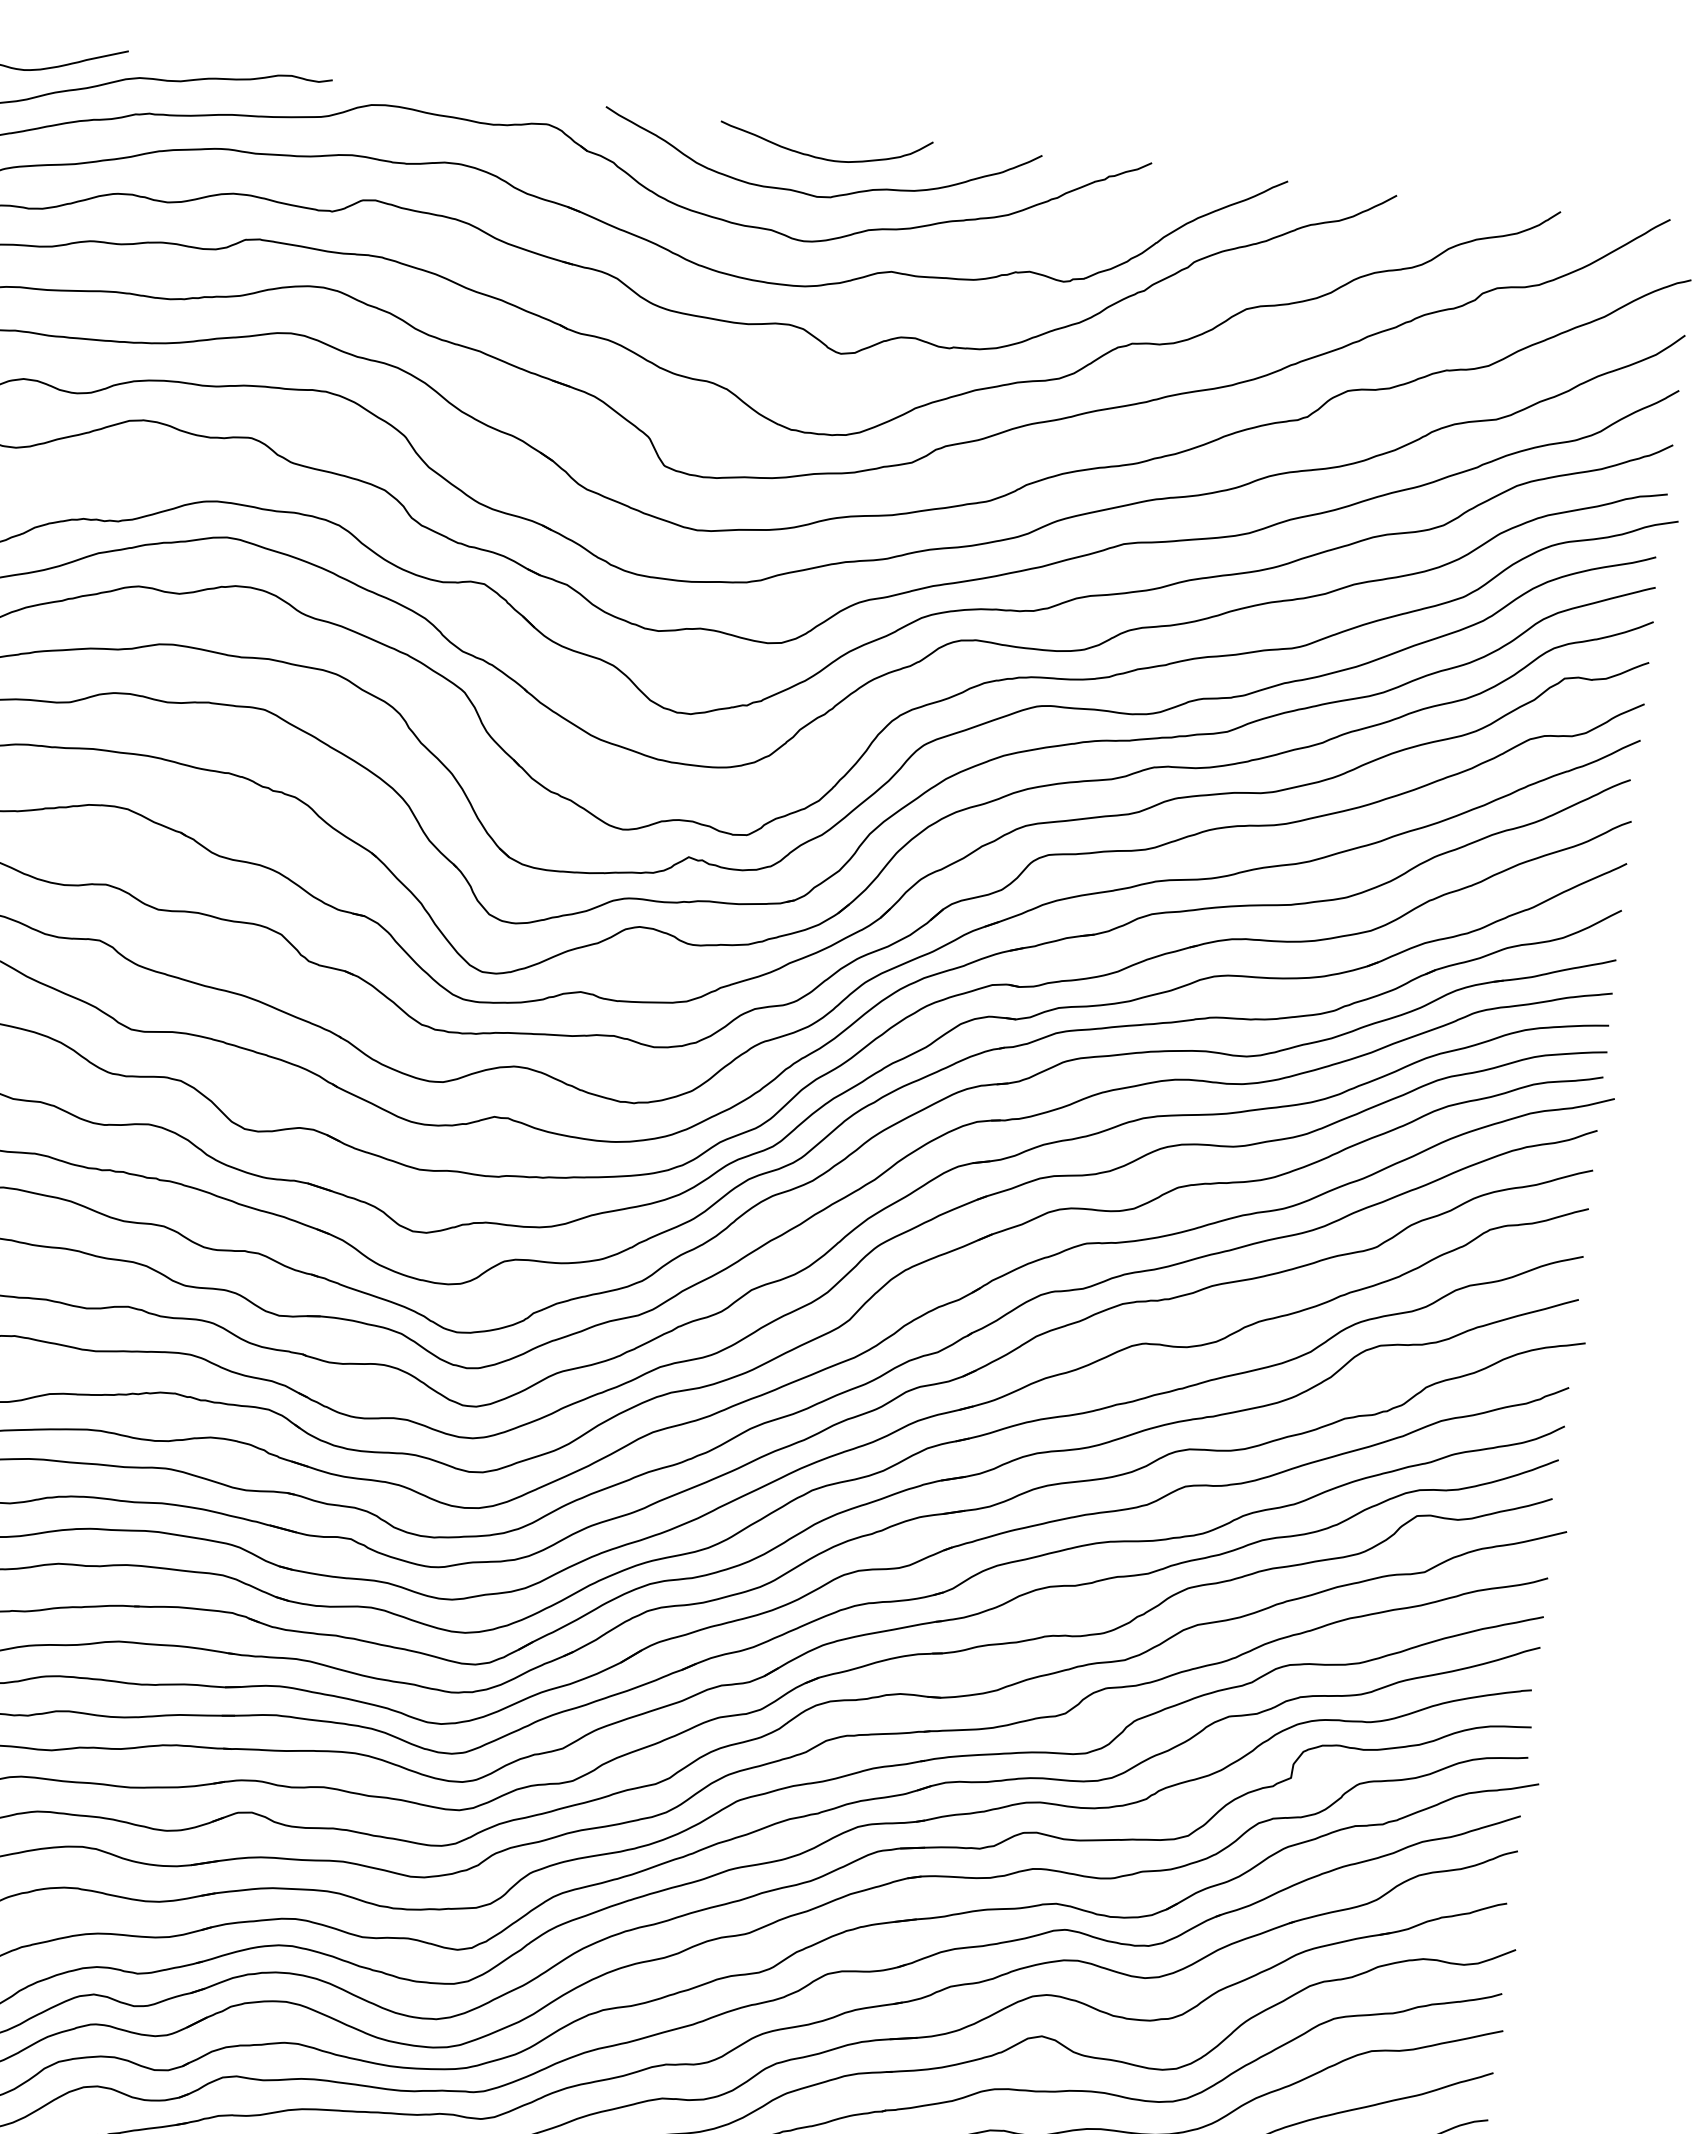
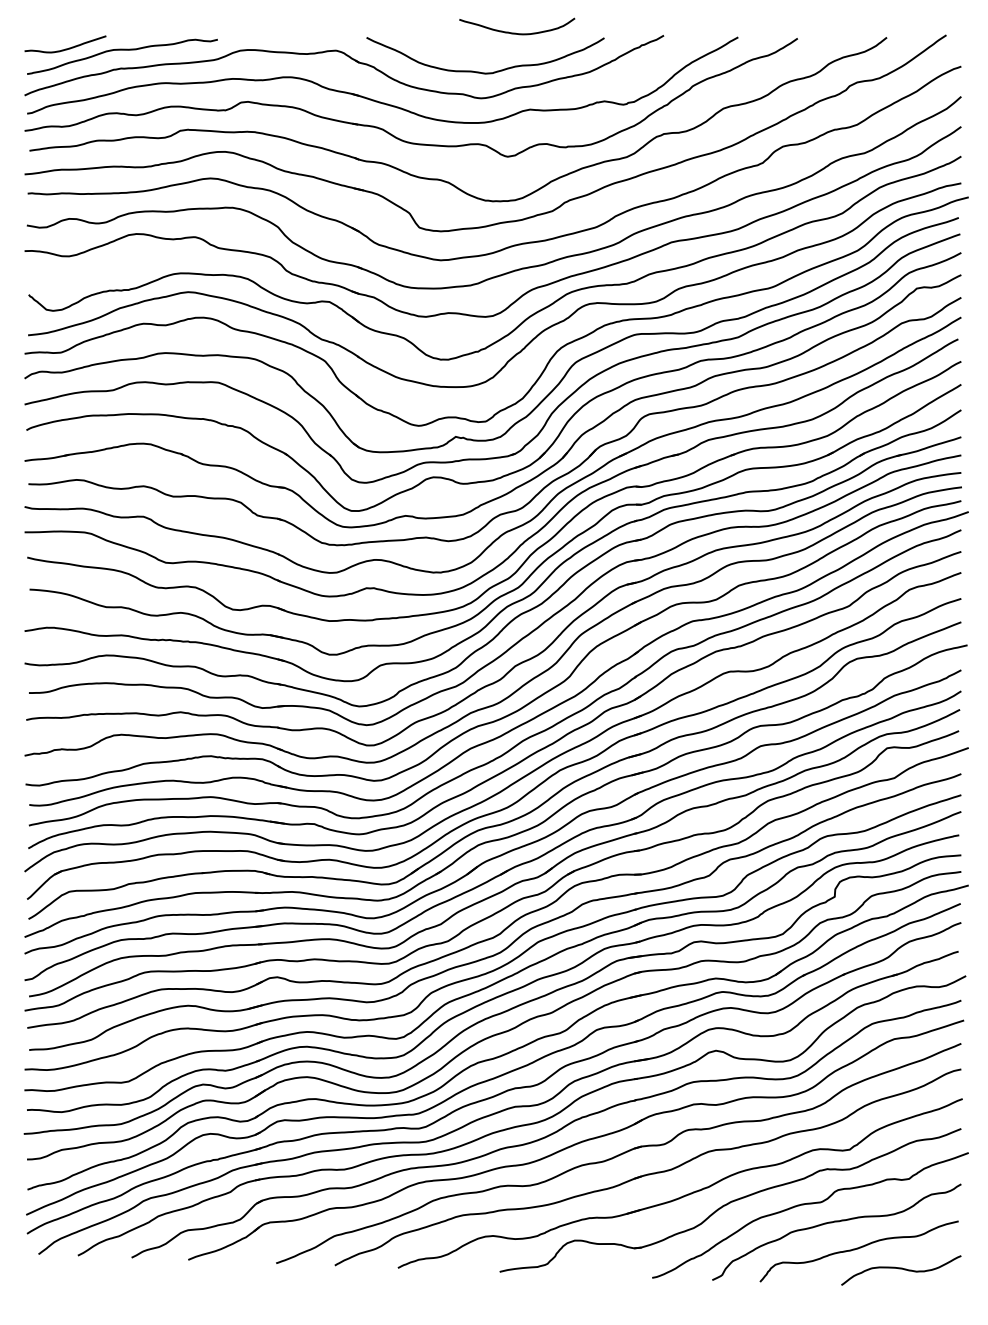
curve: (821, 156) -> (515, 32), moved

